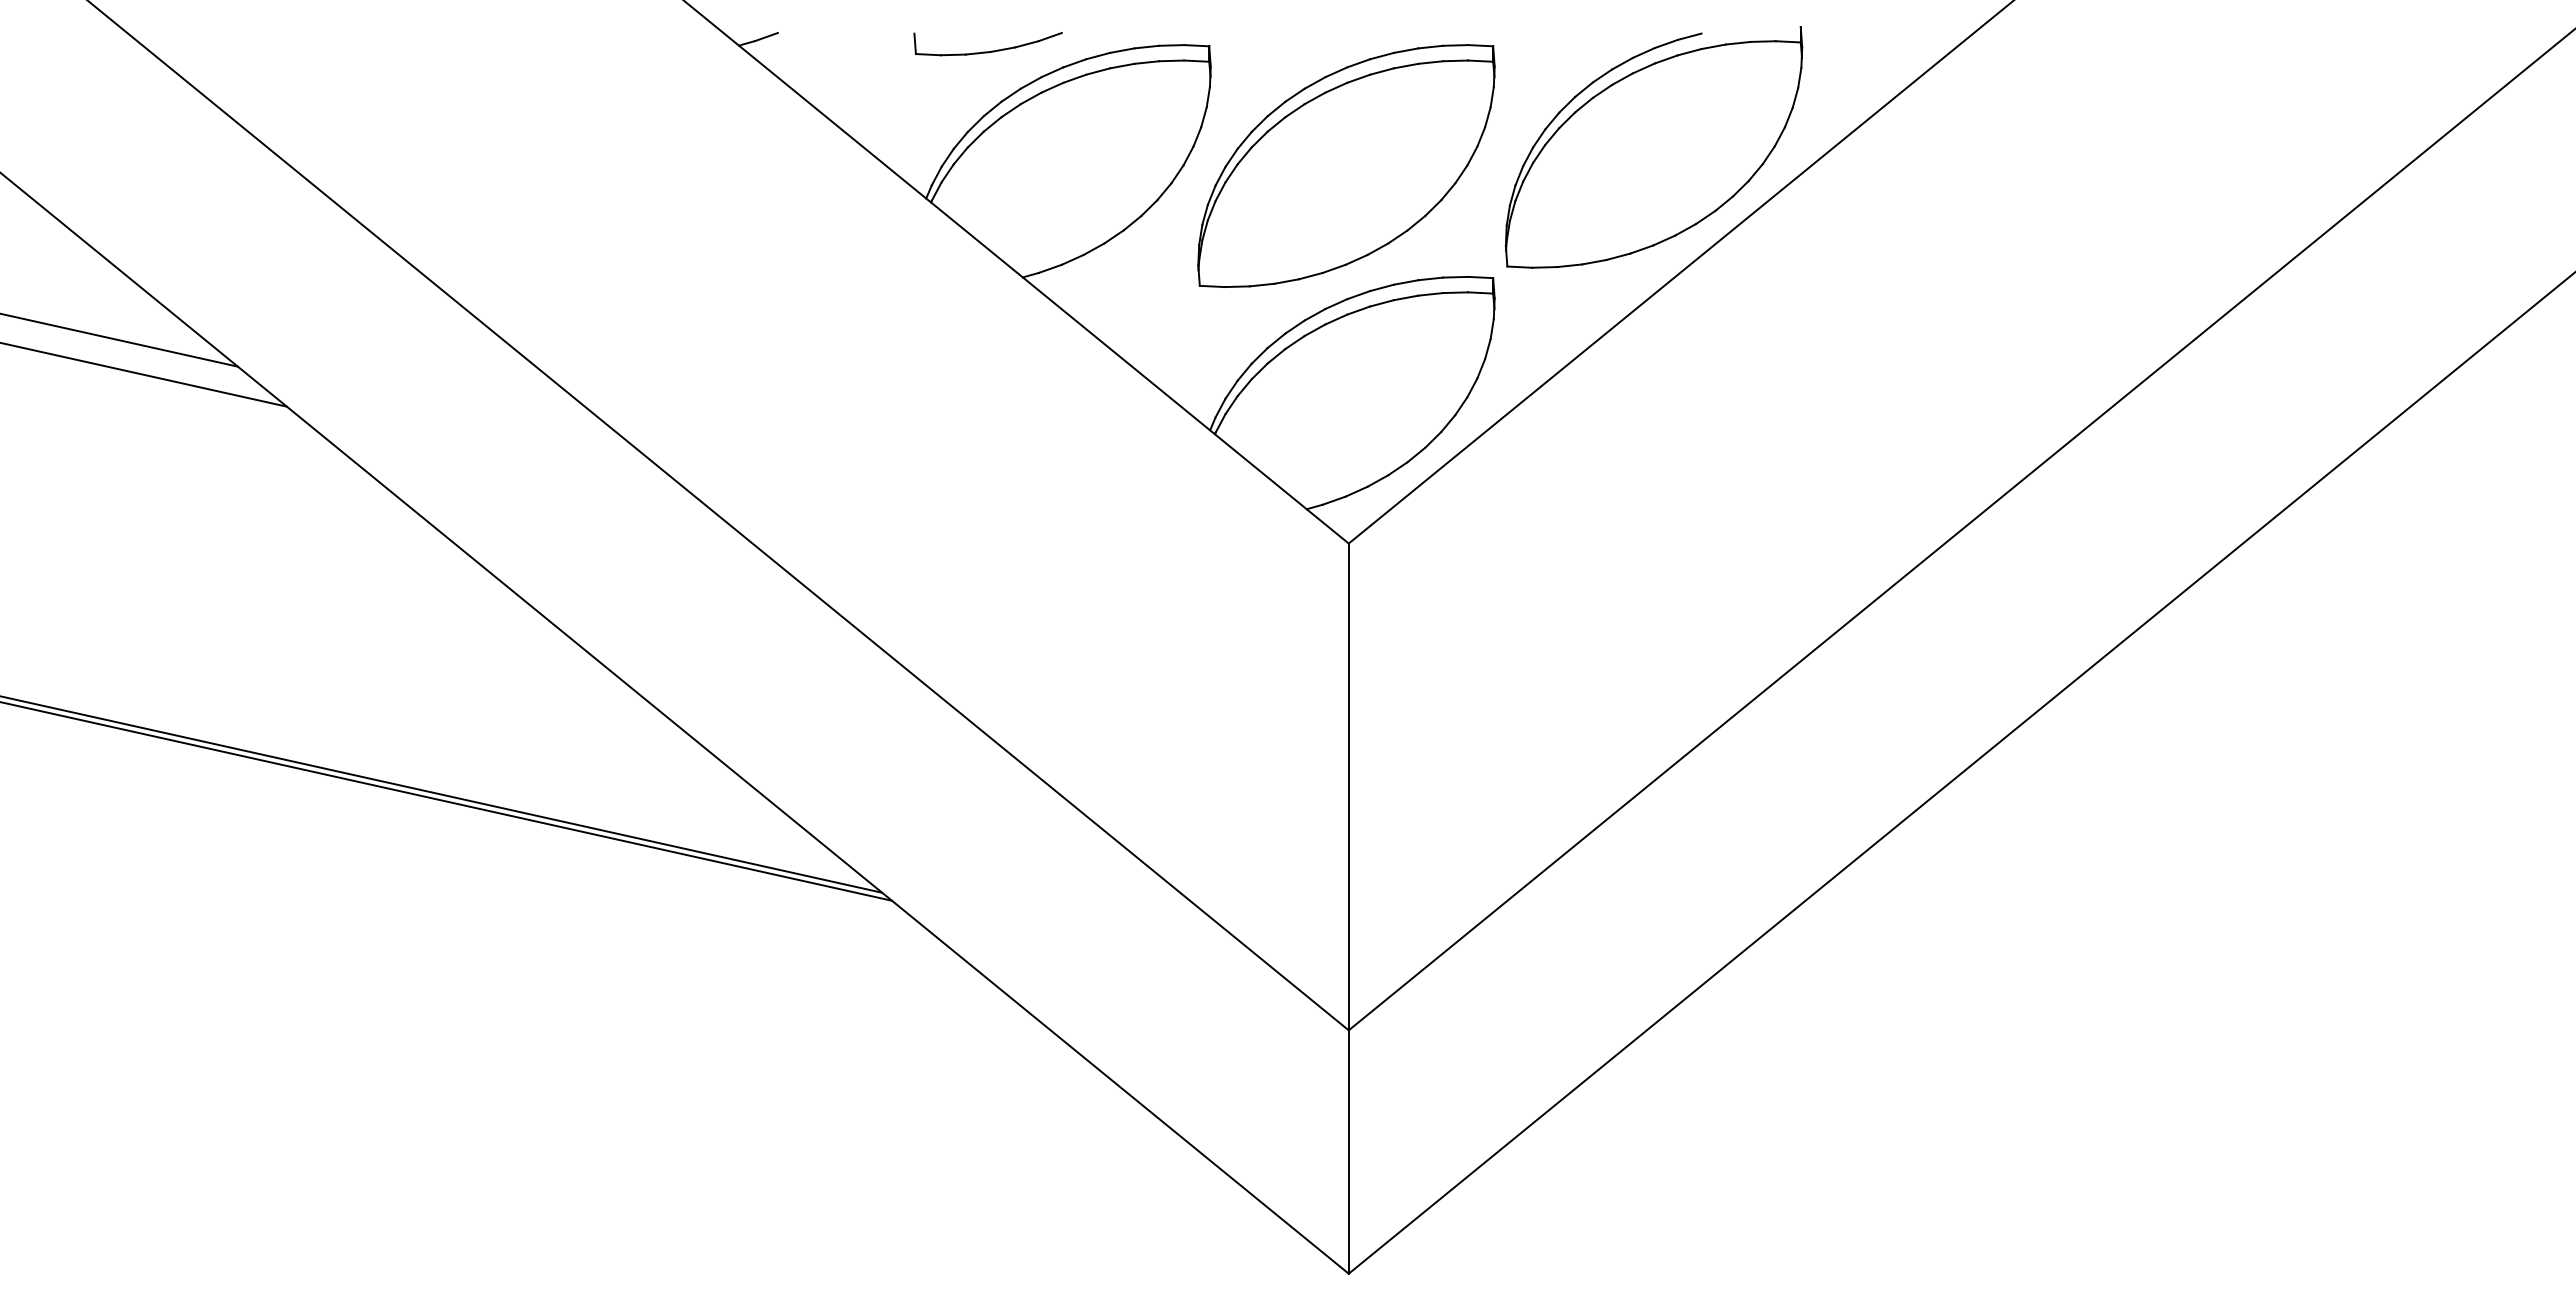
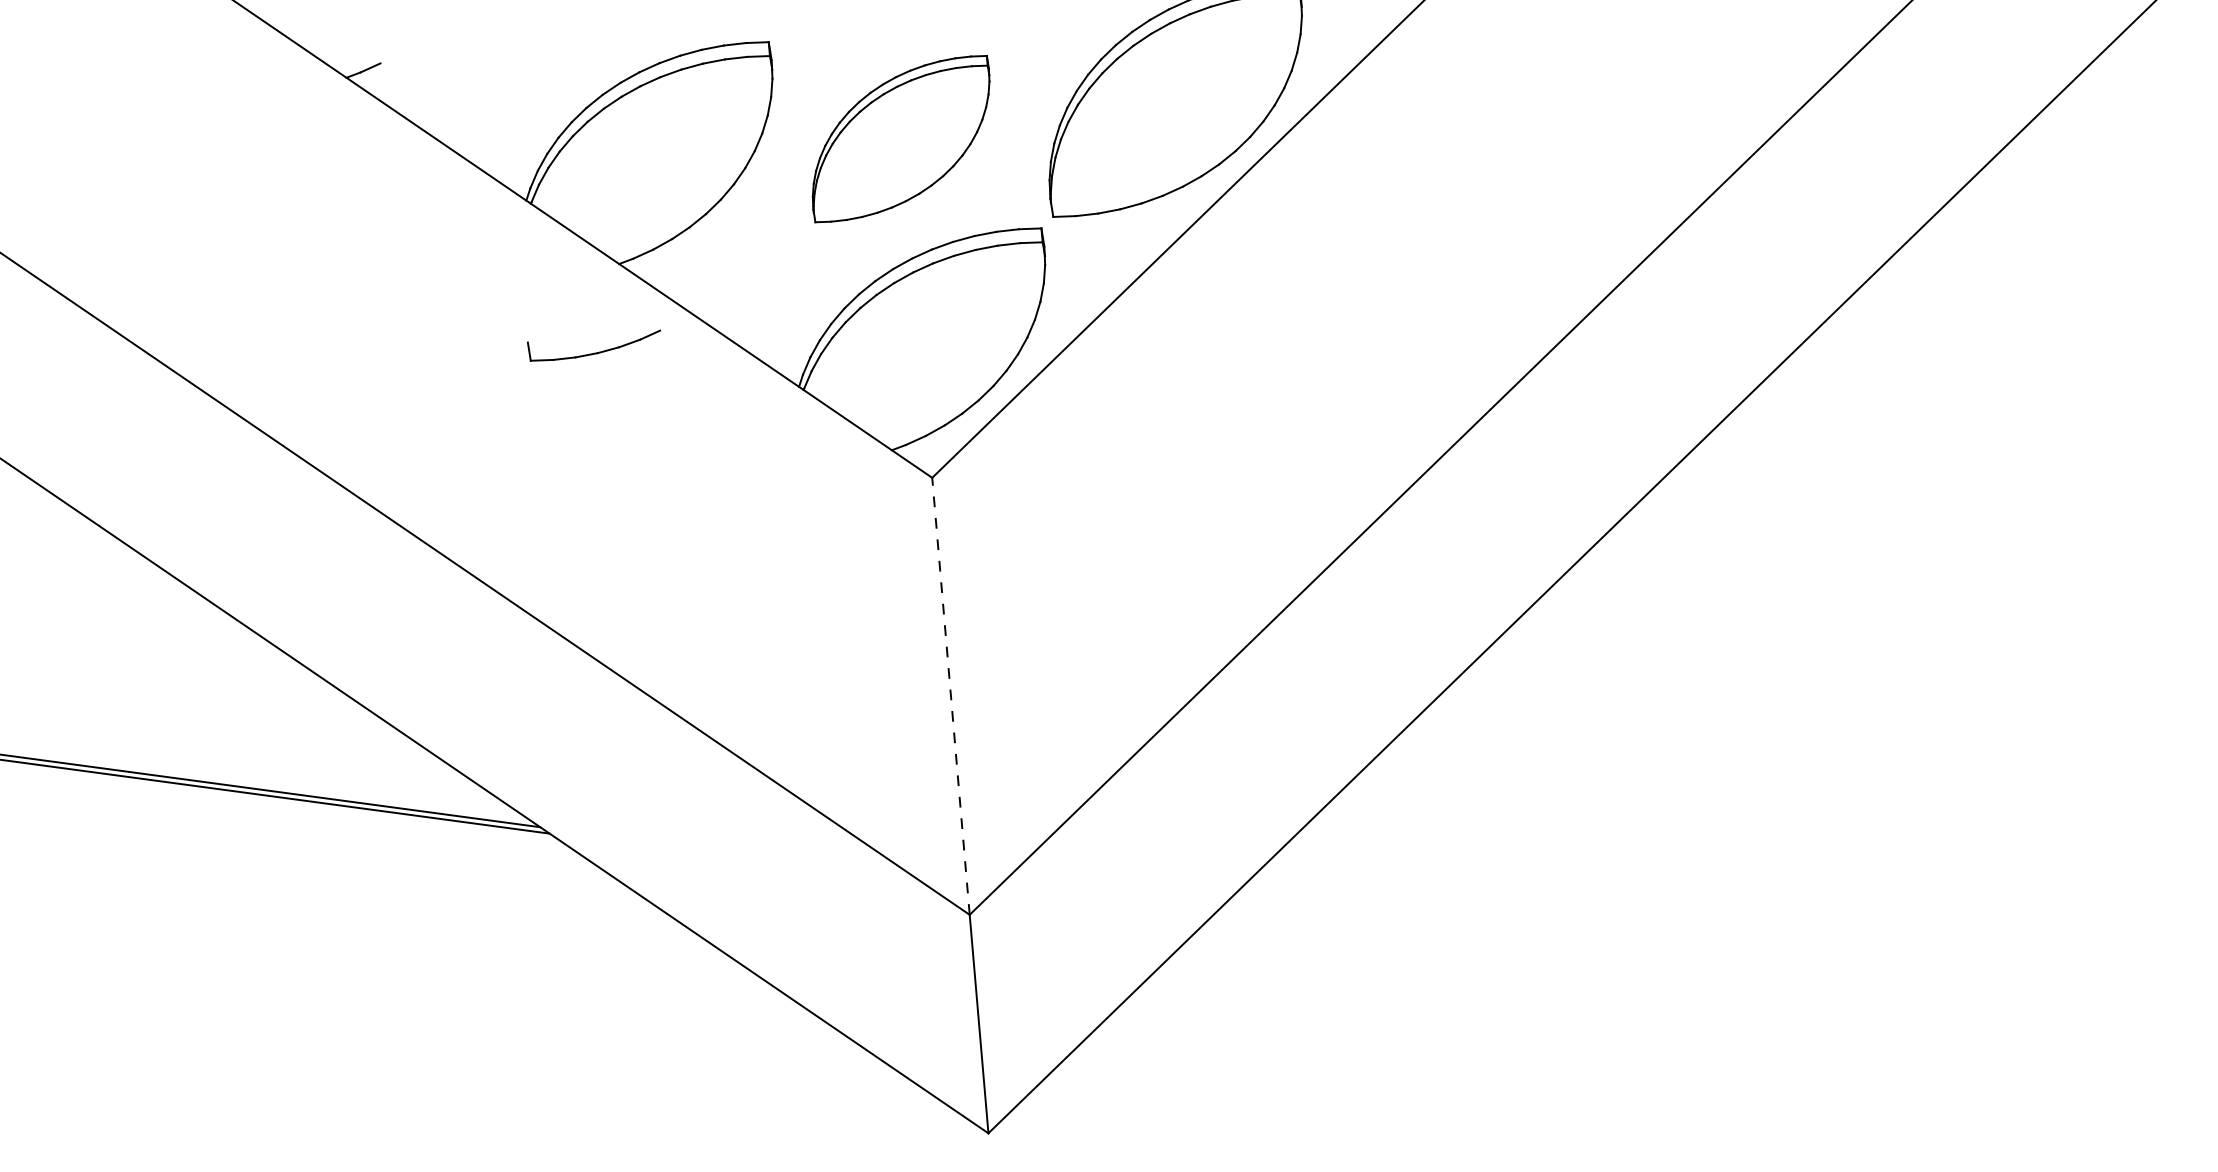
part: (987, 51) -> (594, 352), moved
part: (1346, 165) -> (901, 138), size x0.7
line: (1348, 786) -> (950, 695), solid -> dashed

